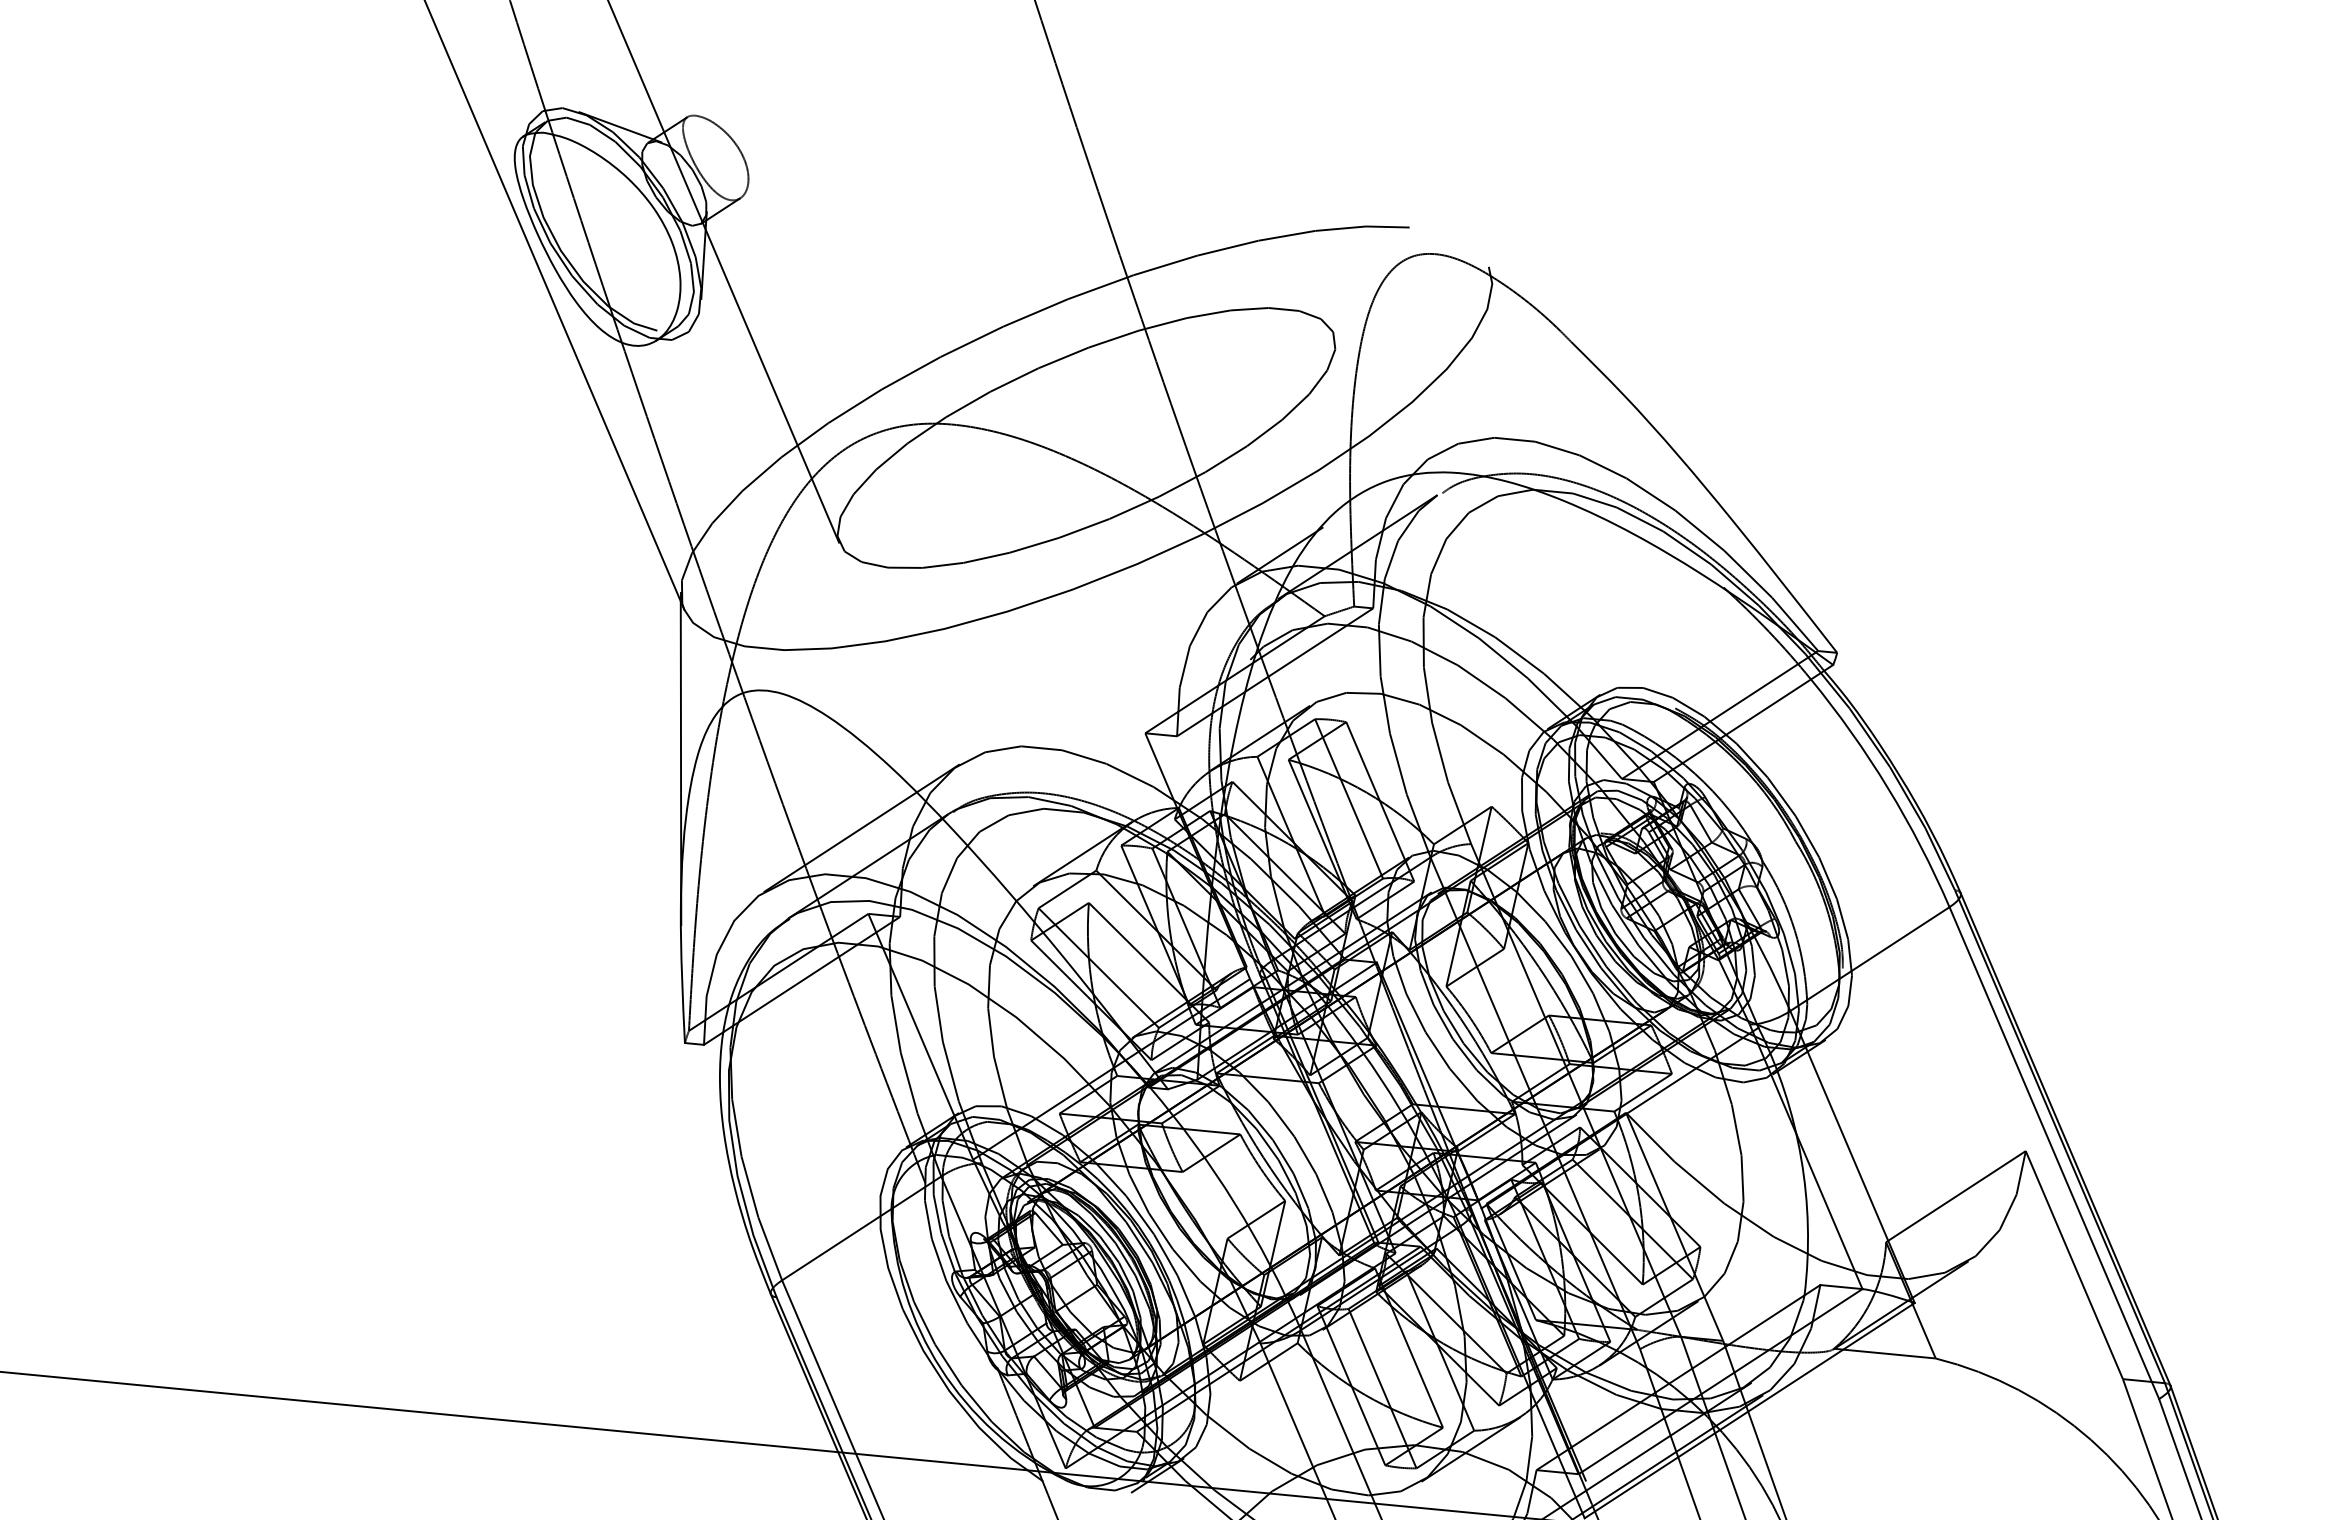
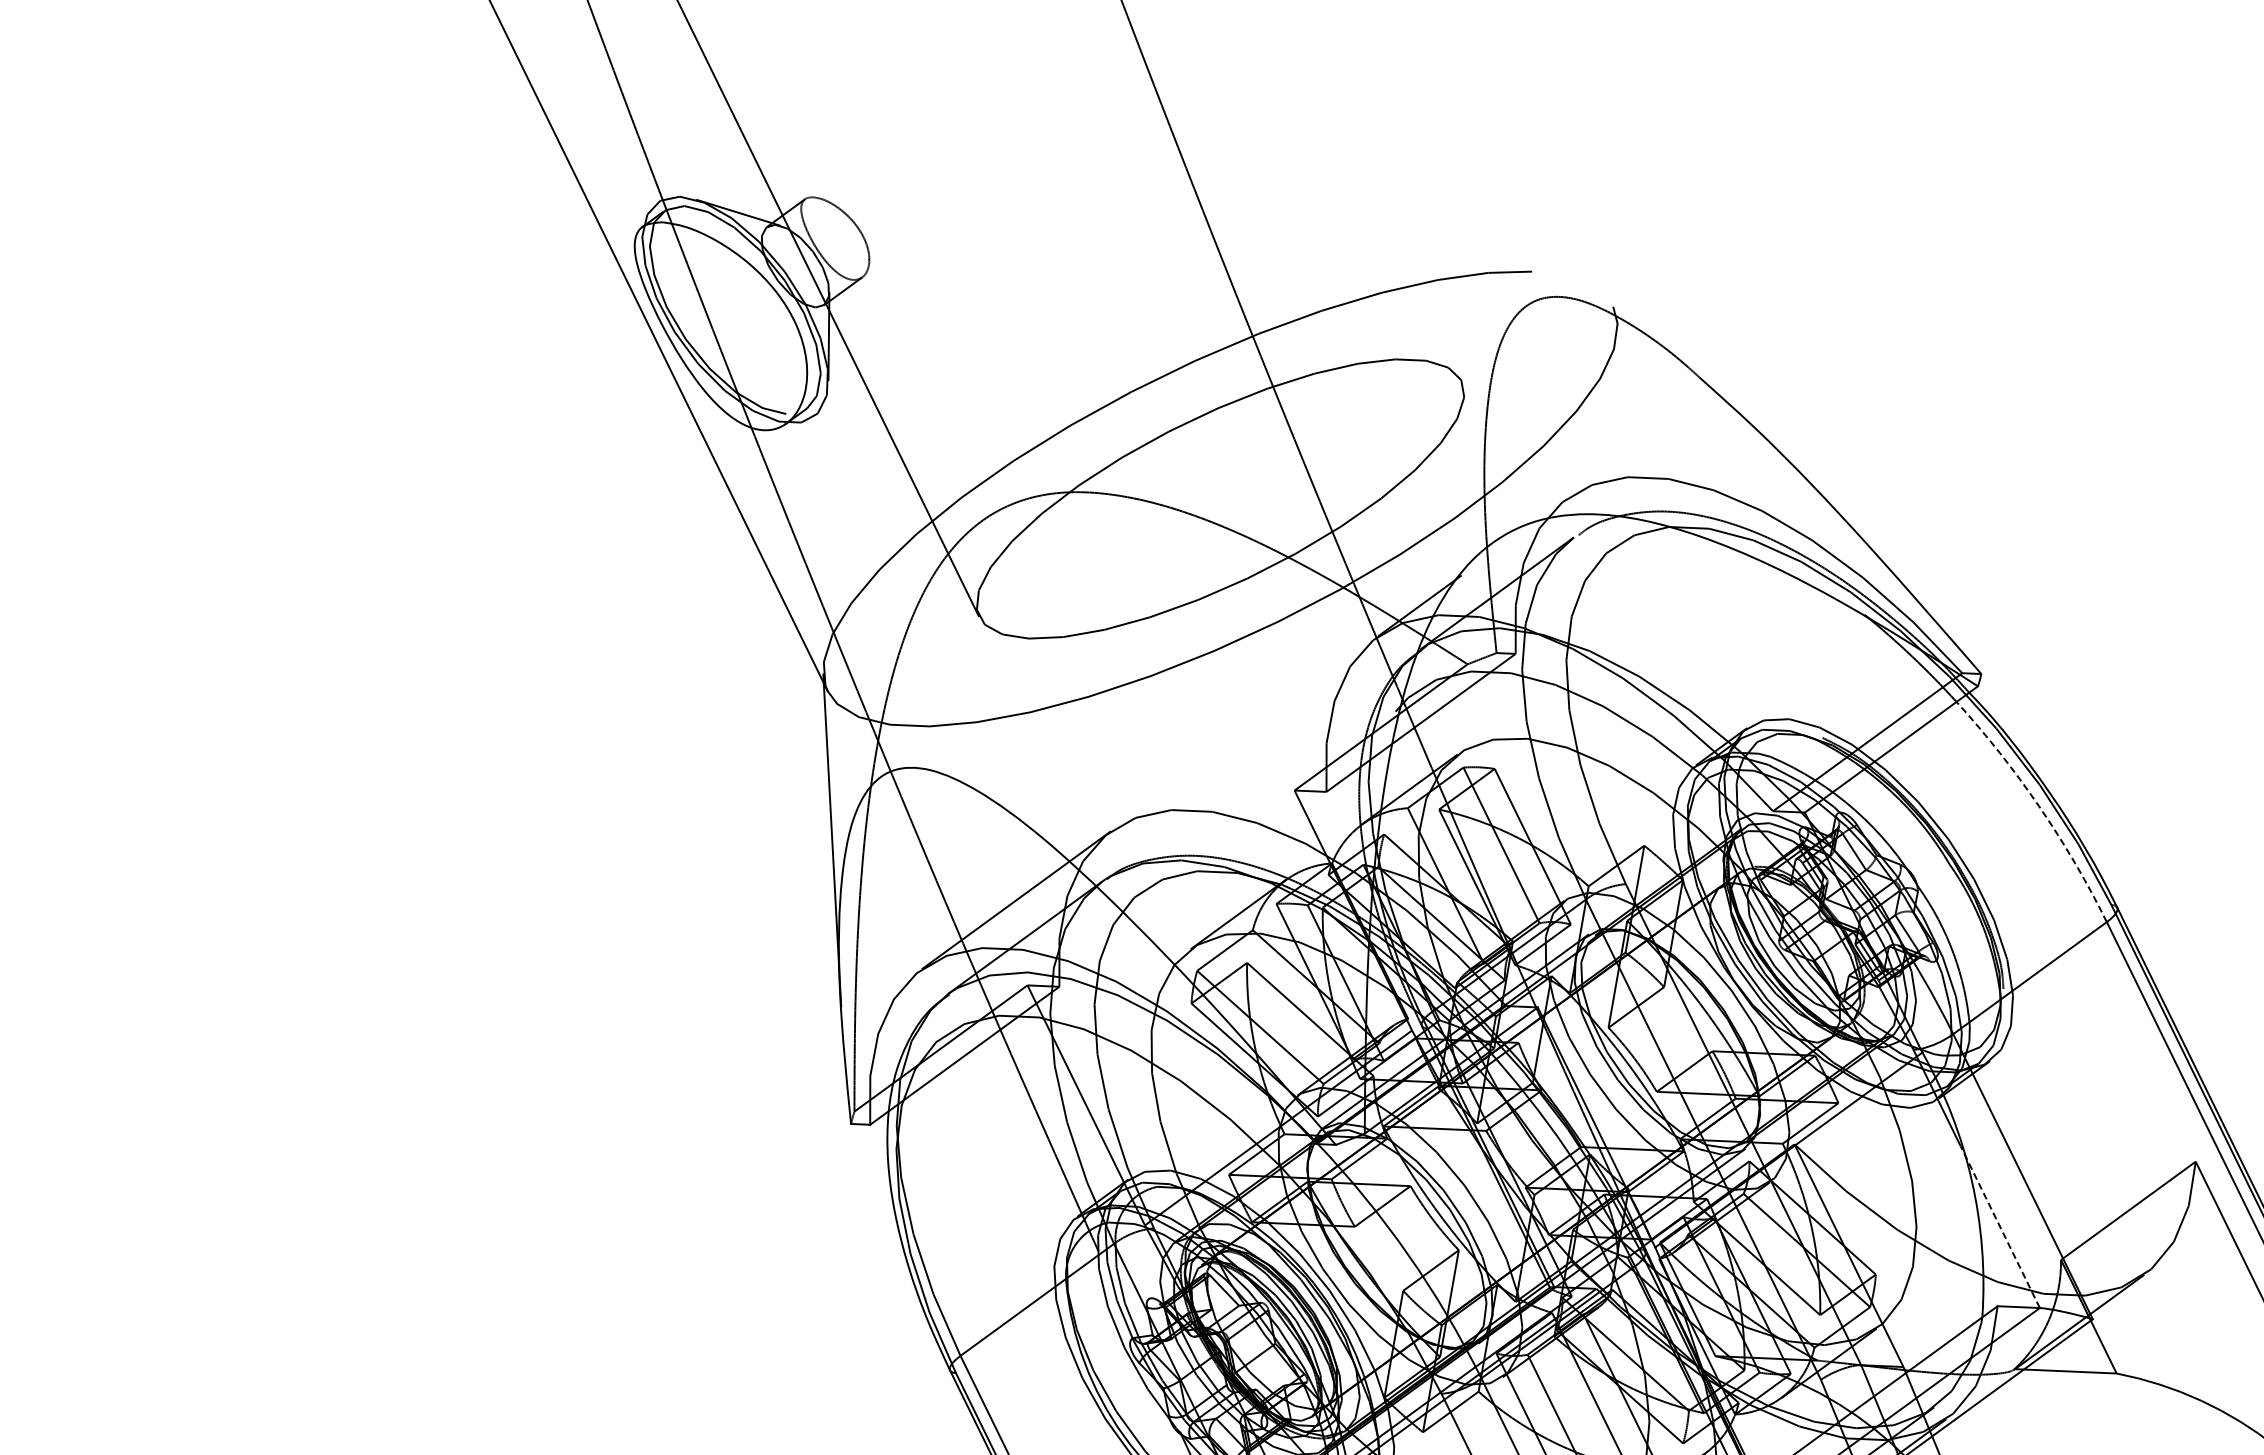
arc: (1888, 788) -> (2039, 806), solid -> dashed
line: (1827, 1206) -> (2000, 1227), solid -> dashed

